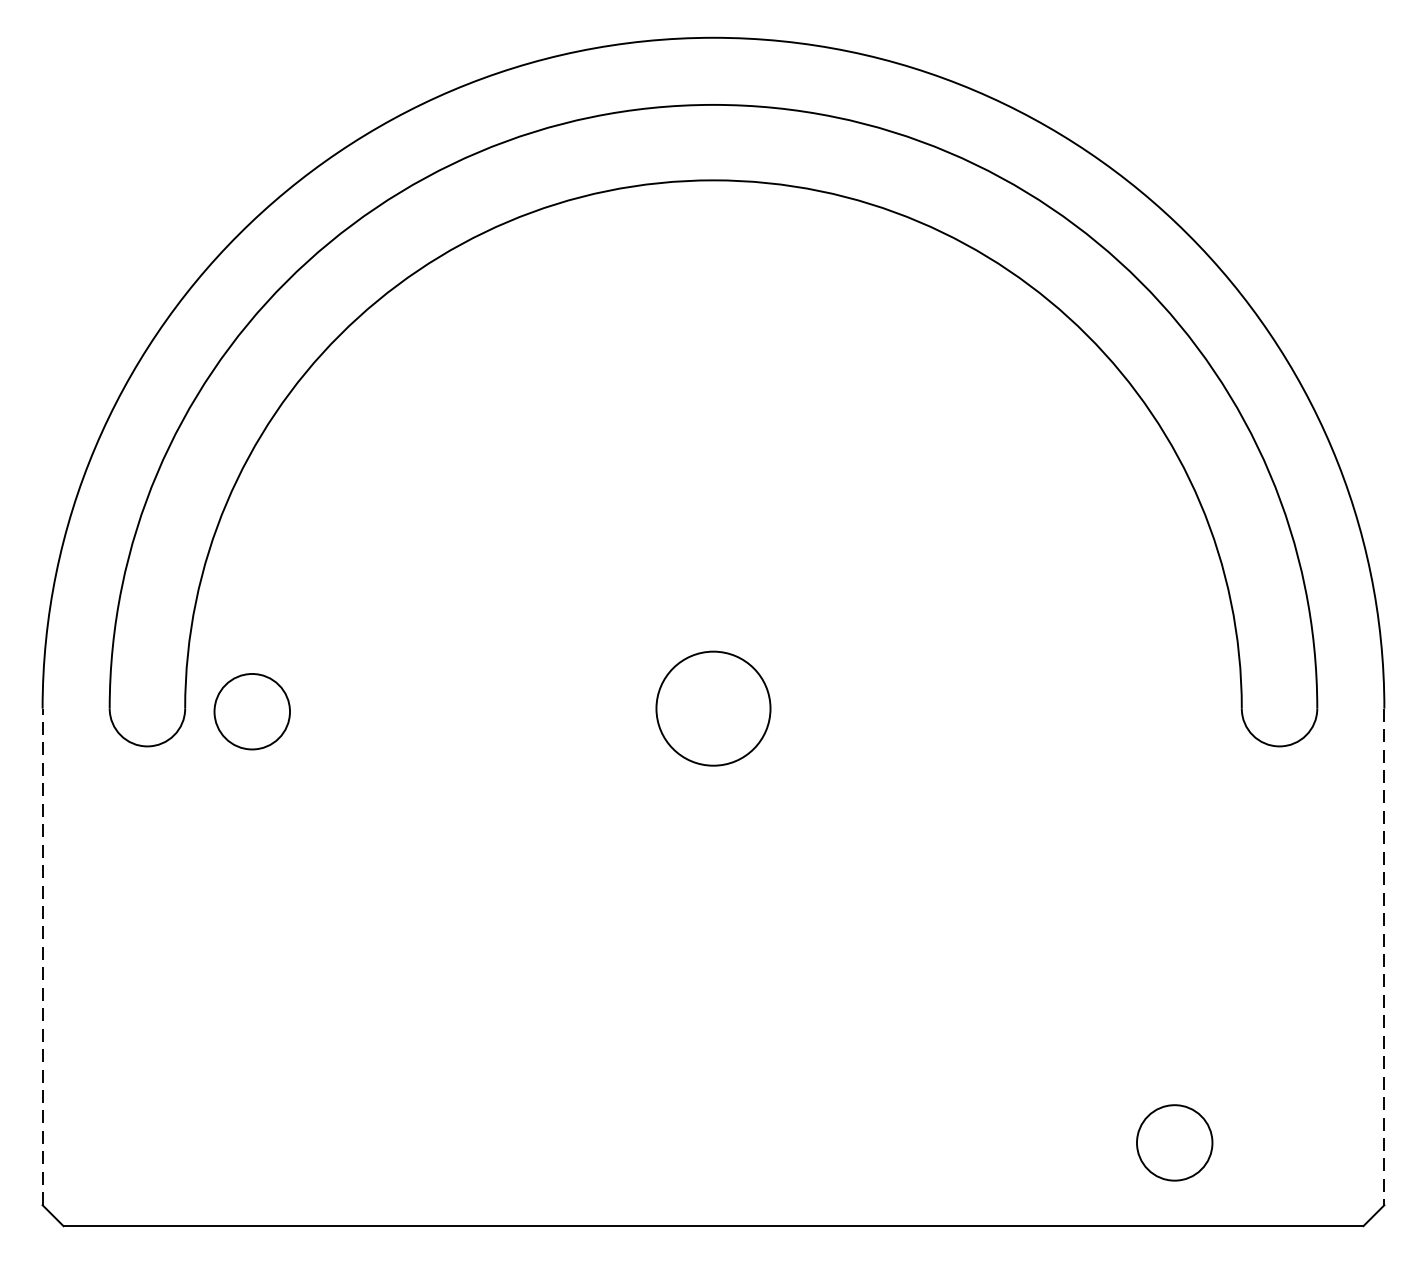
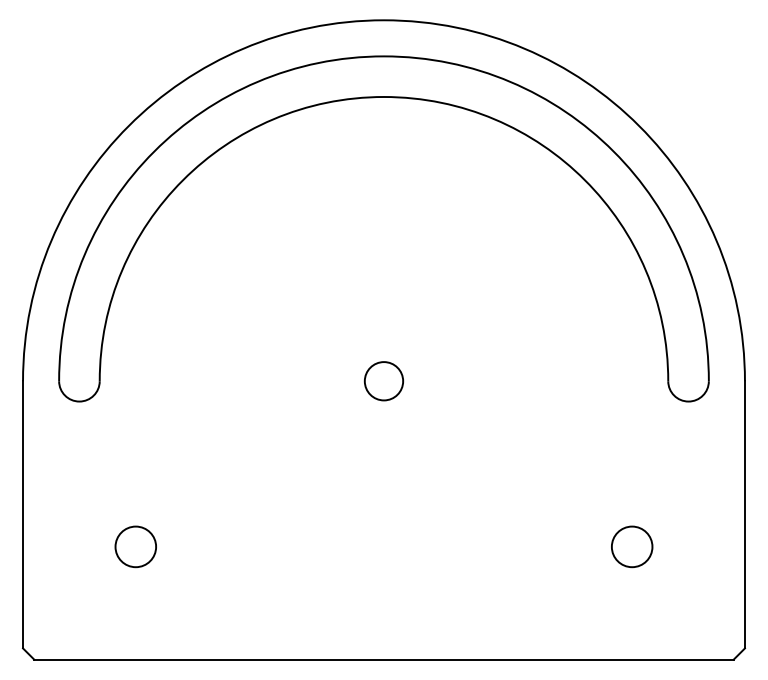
circle: (712, 709) -> (383, 381), size x0.62
circle: (251, 710) -> (135, 546), moved
line: (43, 956) -> (23, 514), dashed -> solid
line: (1383, 956) -> (744, 514), dashed -> solid
circle: (1175, 1142) -> (632, 546), moved

